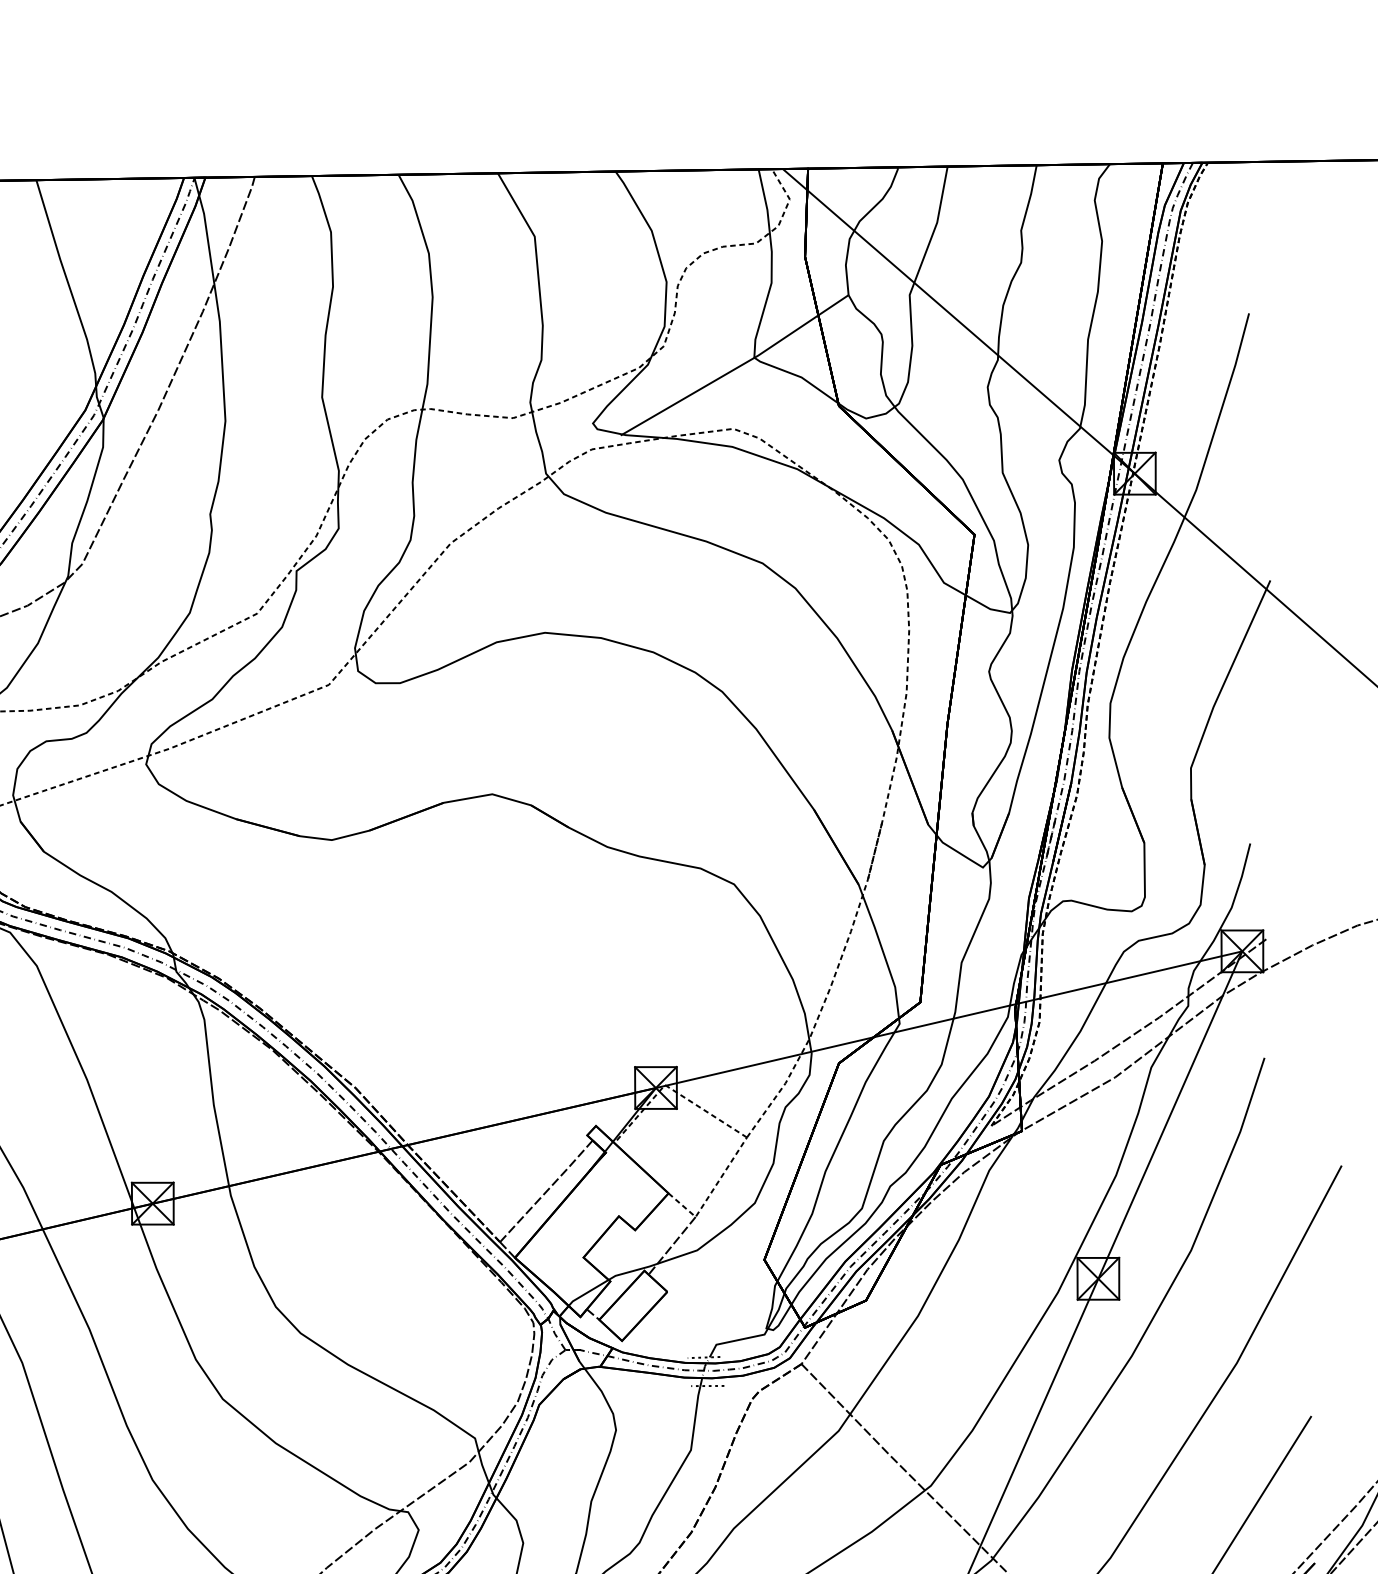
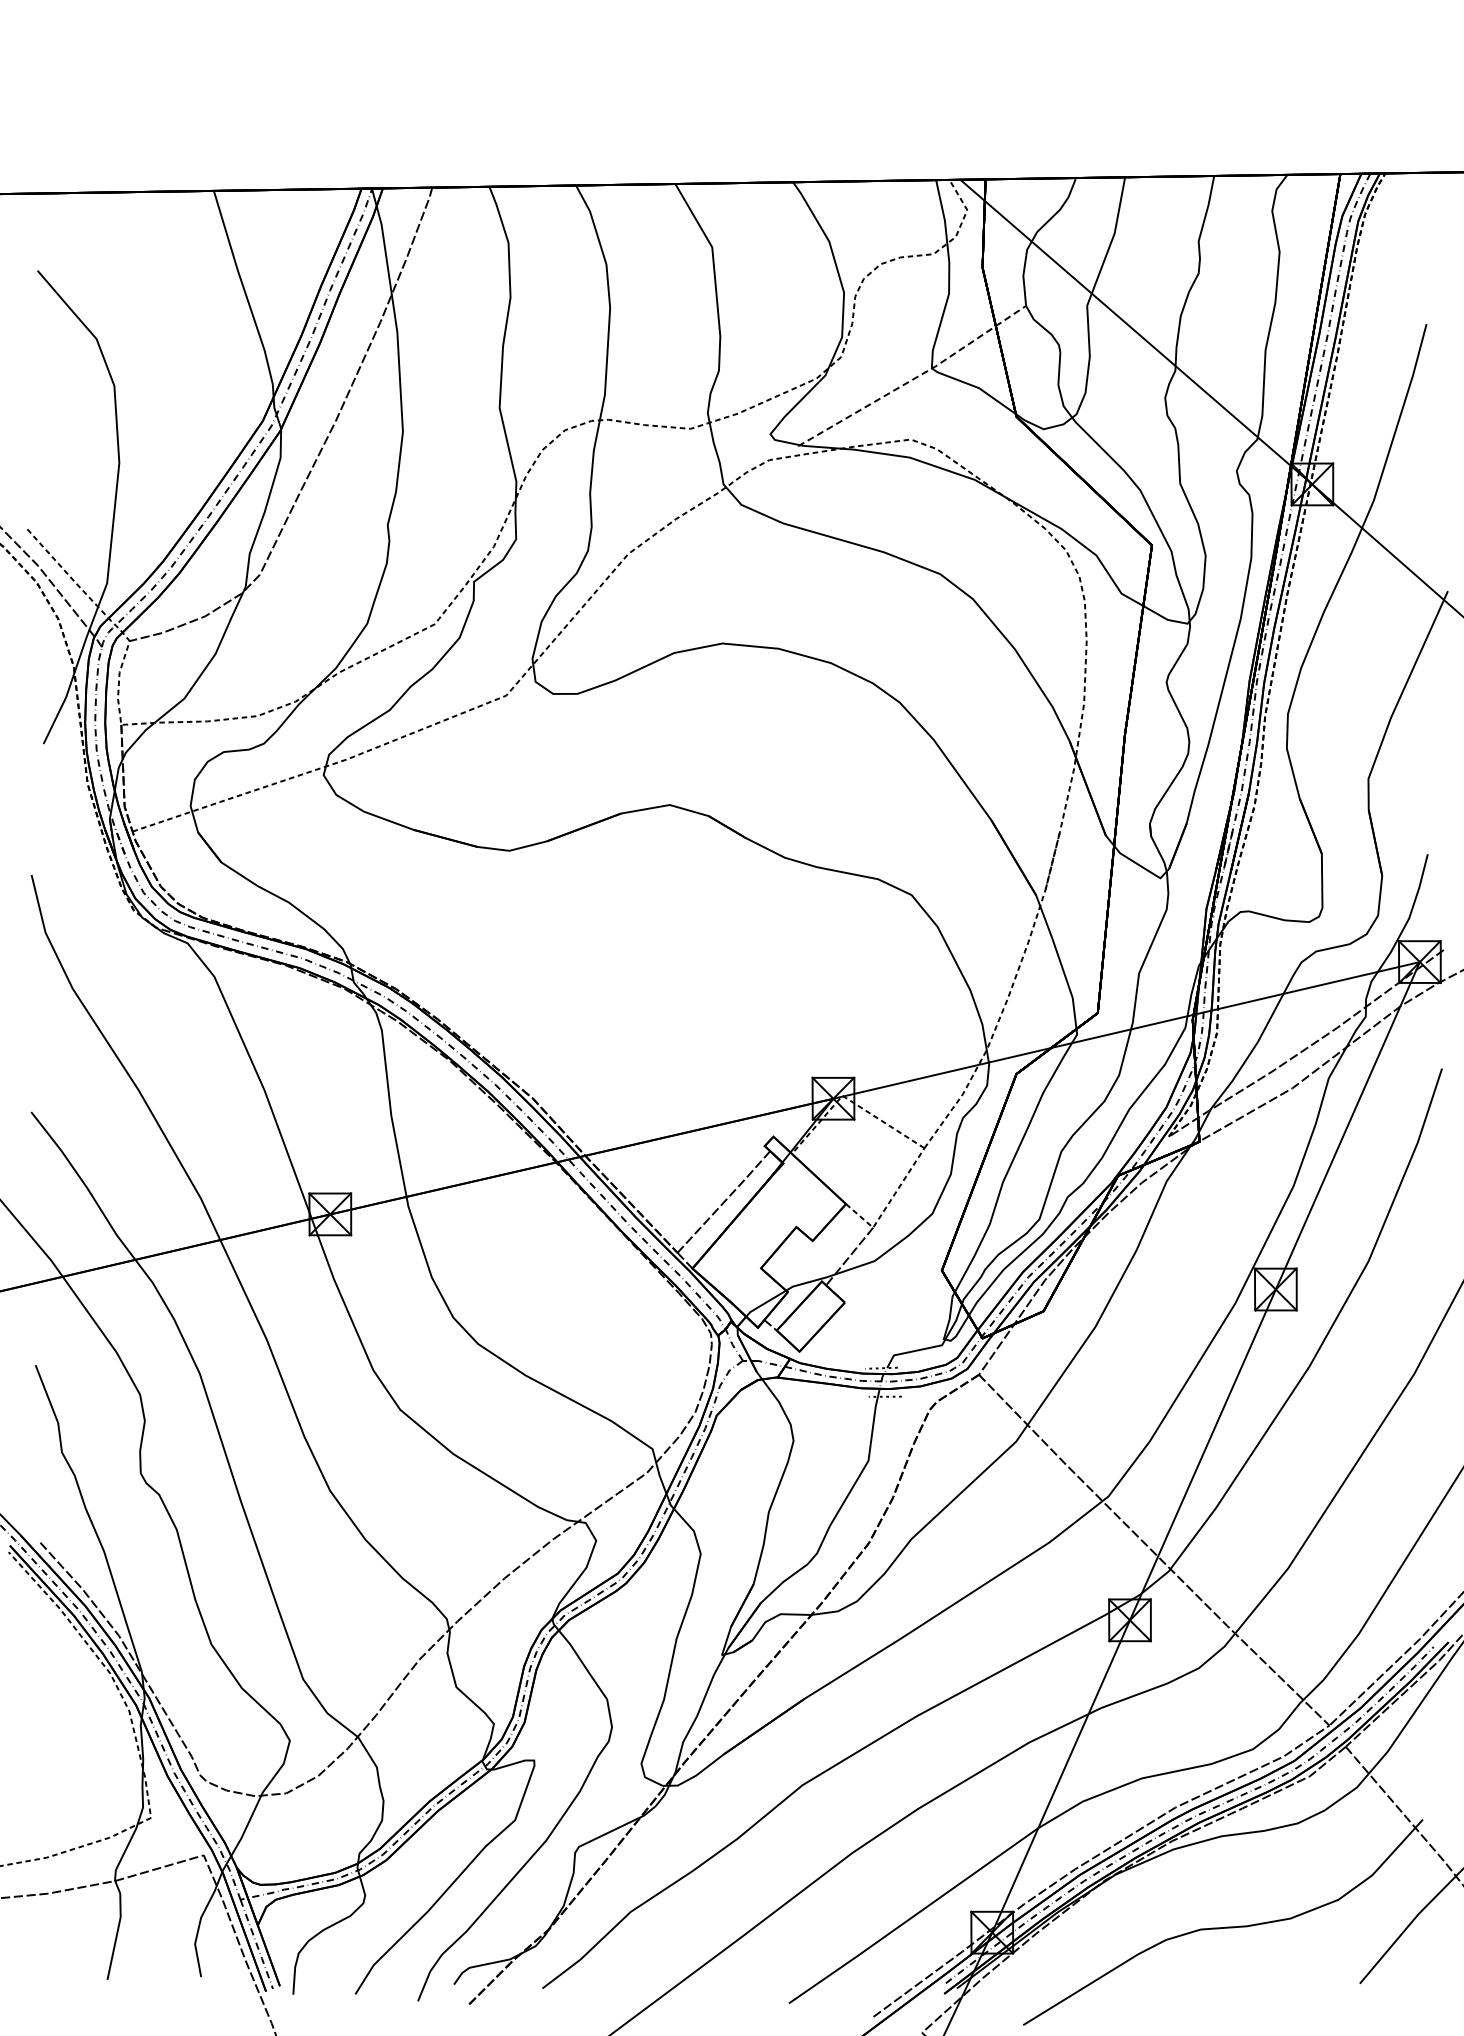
line: (737, 367) -> (914, 378), solid -> dashed

